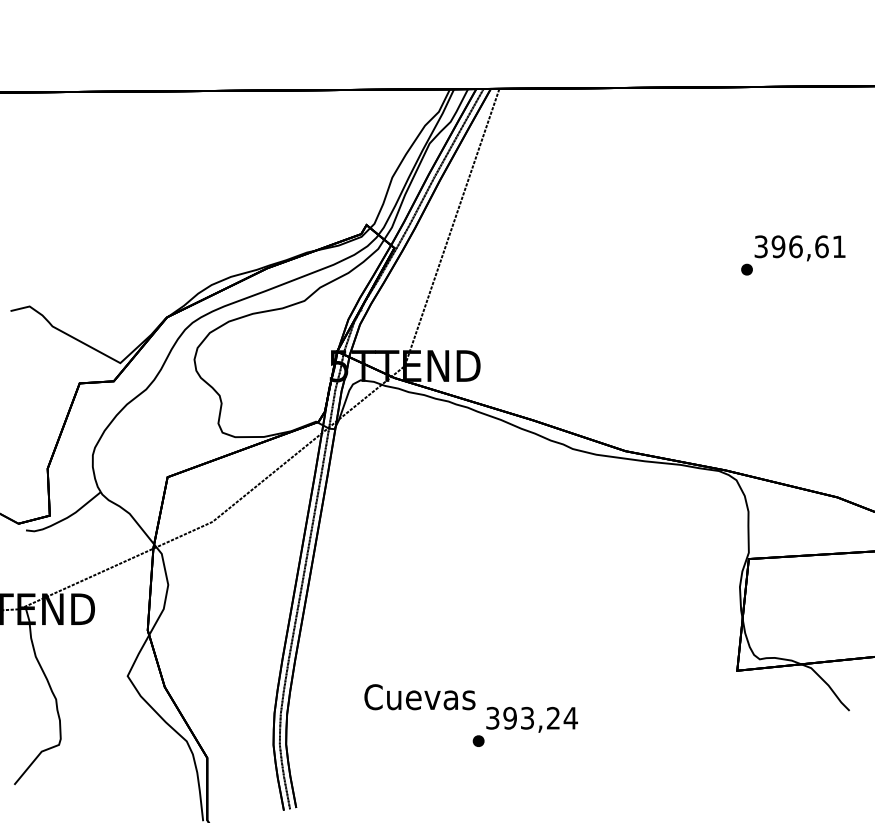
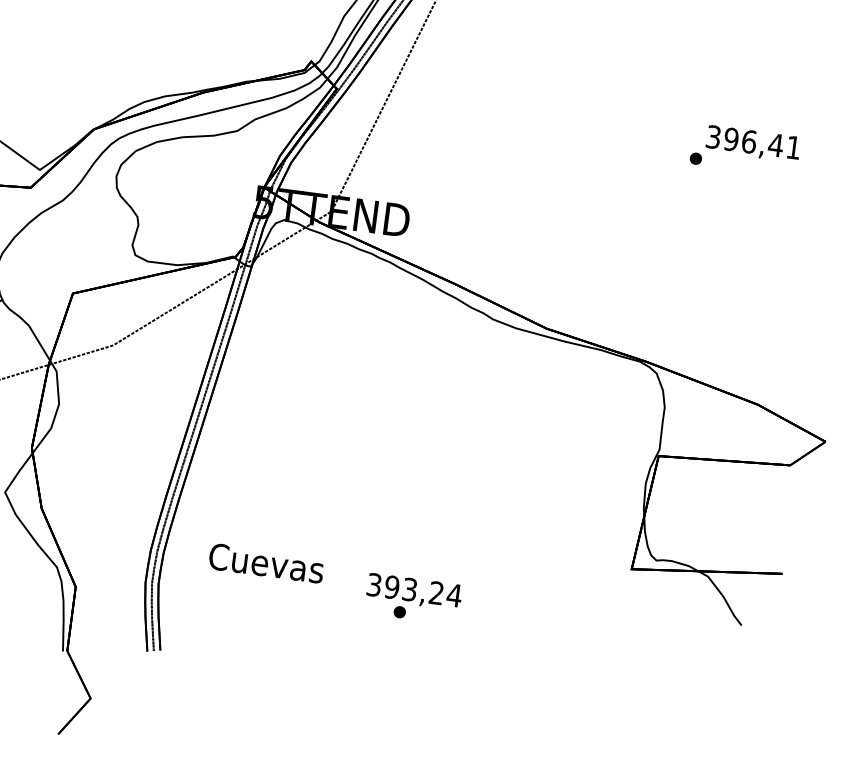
text: (821, 246) -> (775, 144), 396,61 -> 396,41
text: (419, 697) -> (266, 563), moved
part: (478, 740) -> (399, 611), moved

